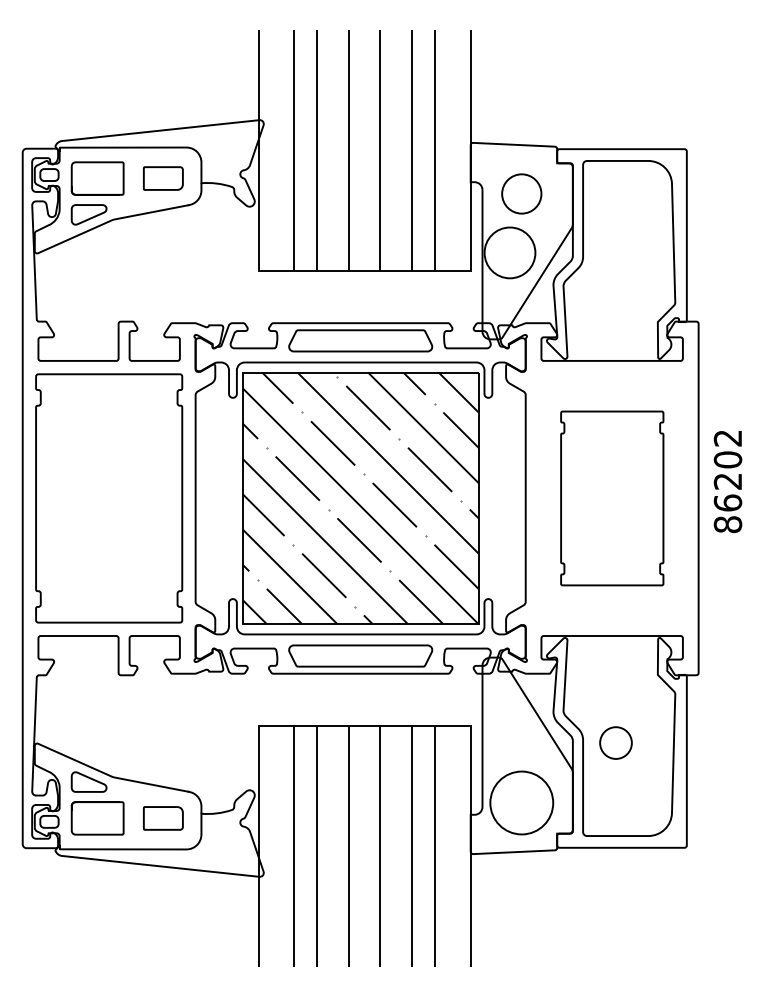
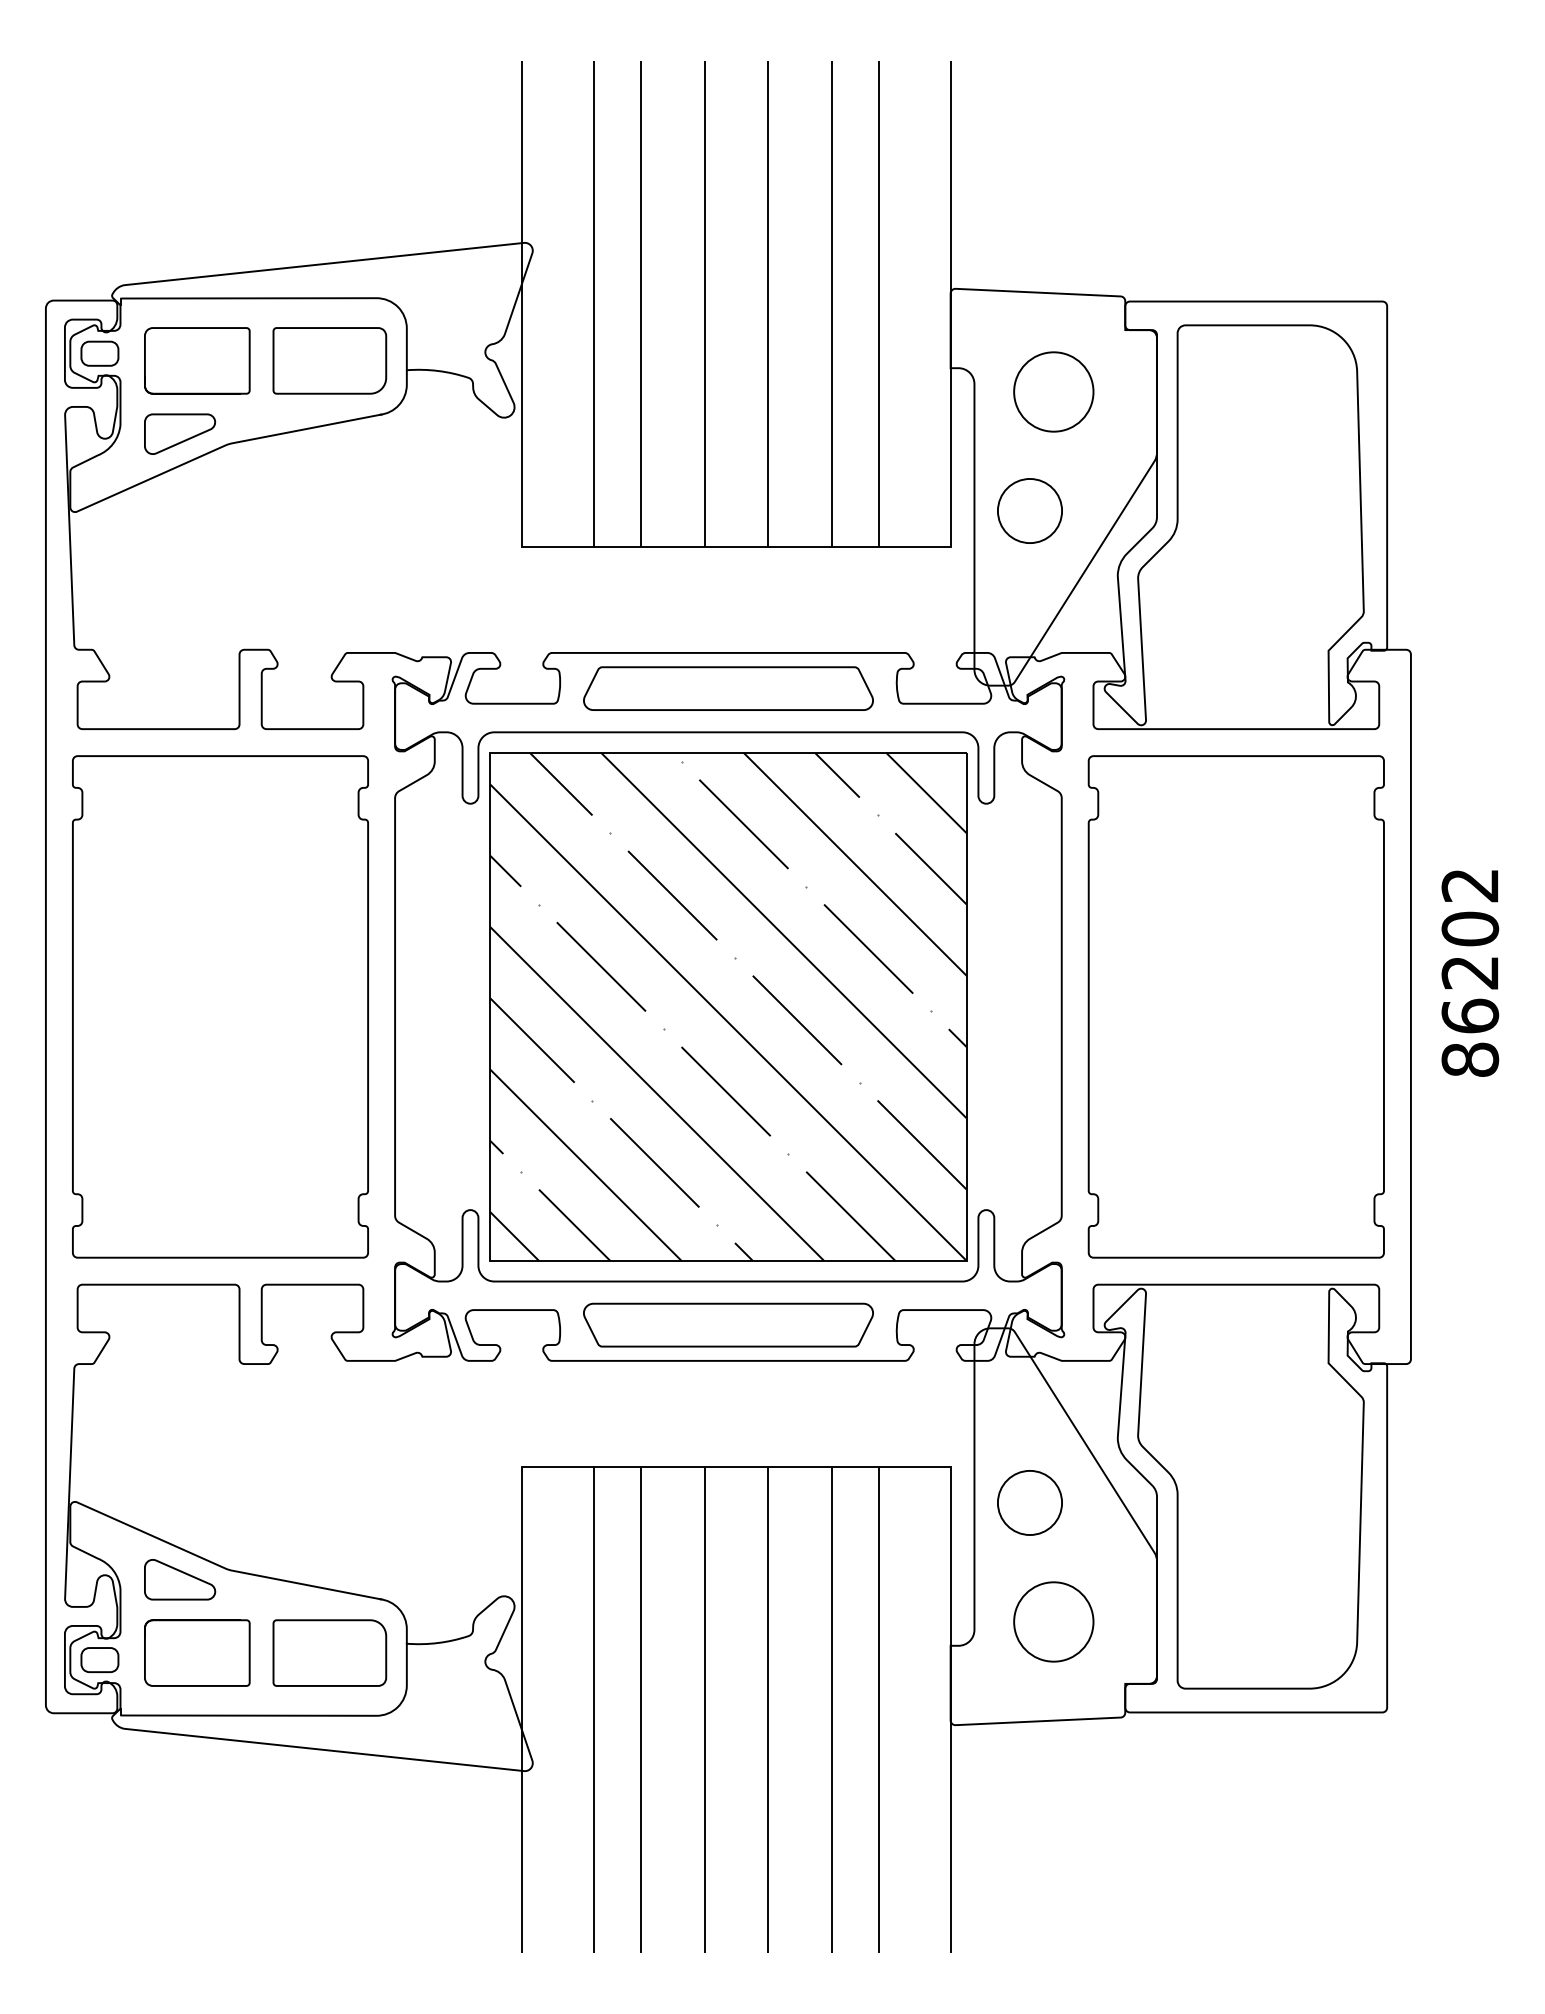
part: (163, 178) -> (330, 360), size x1.43
circle: (509, 252) -> (1028, 510), size x0.62
part: (612, 498) -> (1237, 1007), size x1.43
circle: (615, 742) -> (1028, 1501), moved
circle: (521, 802) -> (1053, 1620), size x0.62
part: (163, 818) -> (330, 1653), size x1.43

